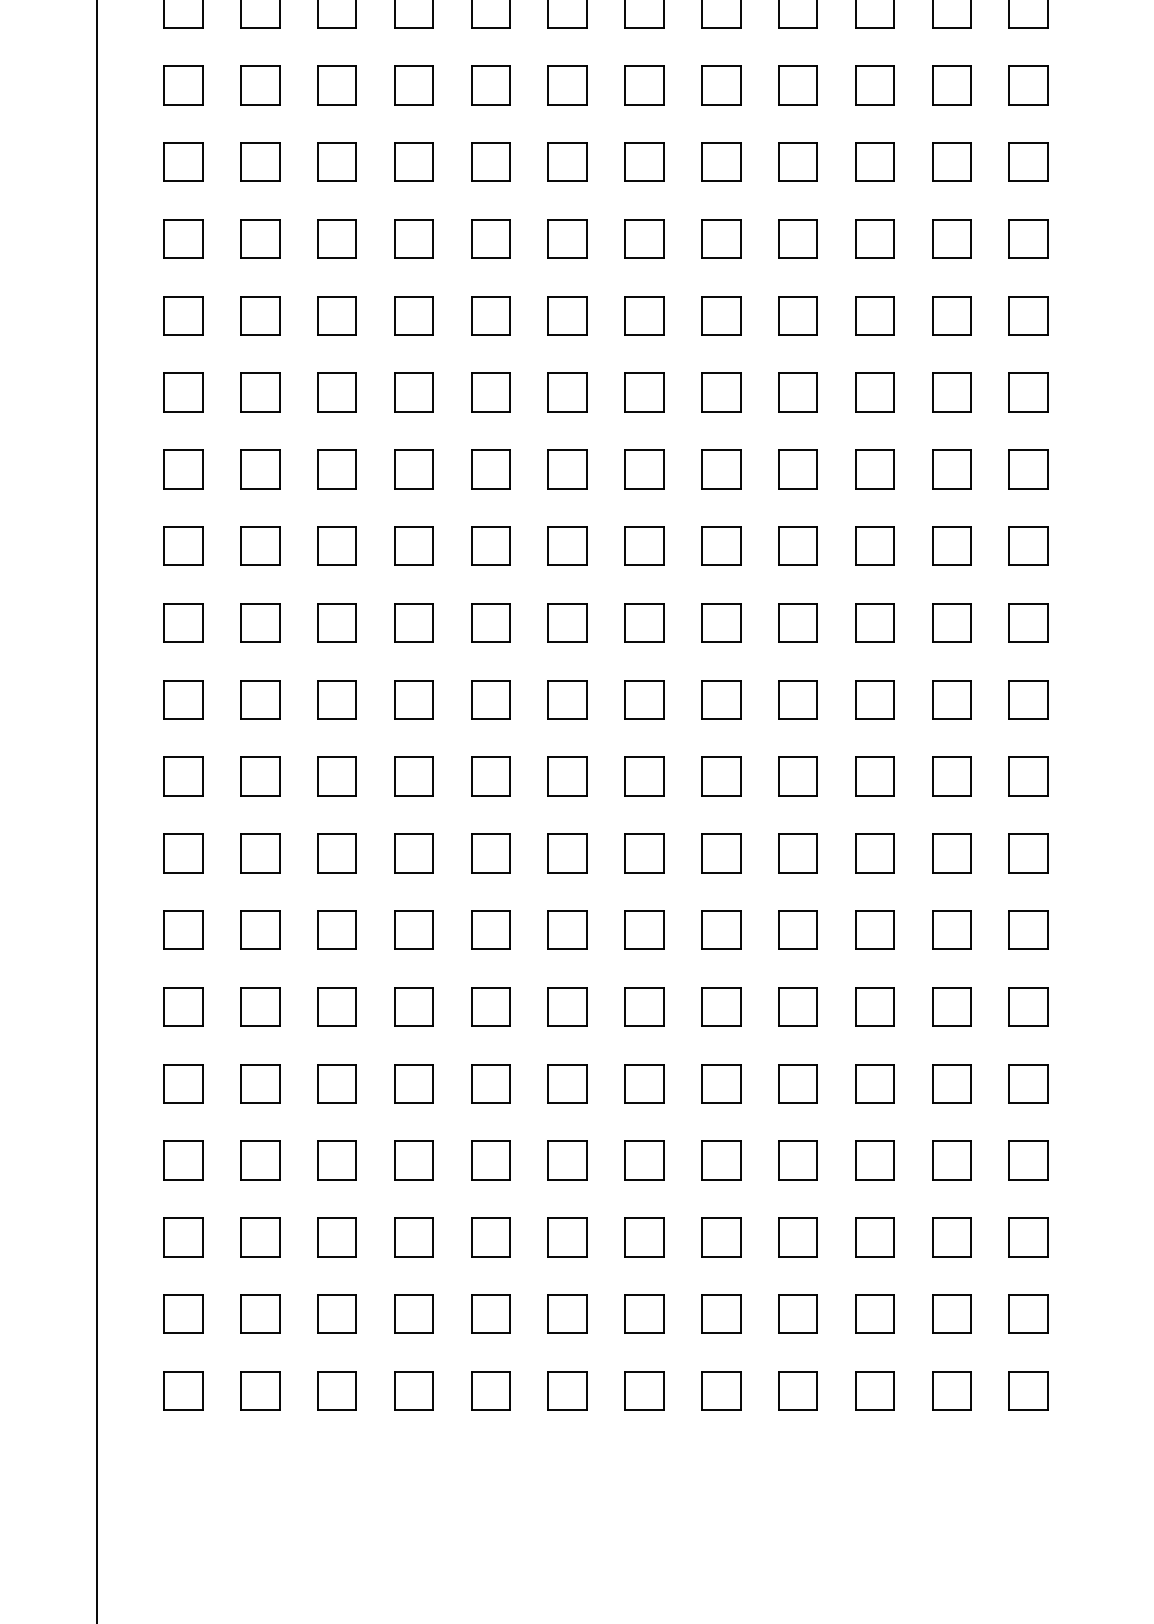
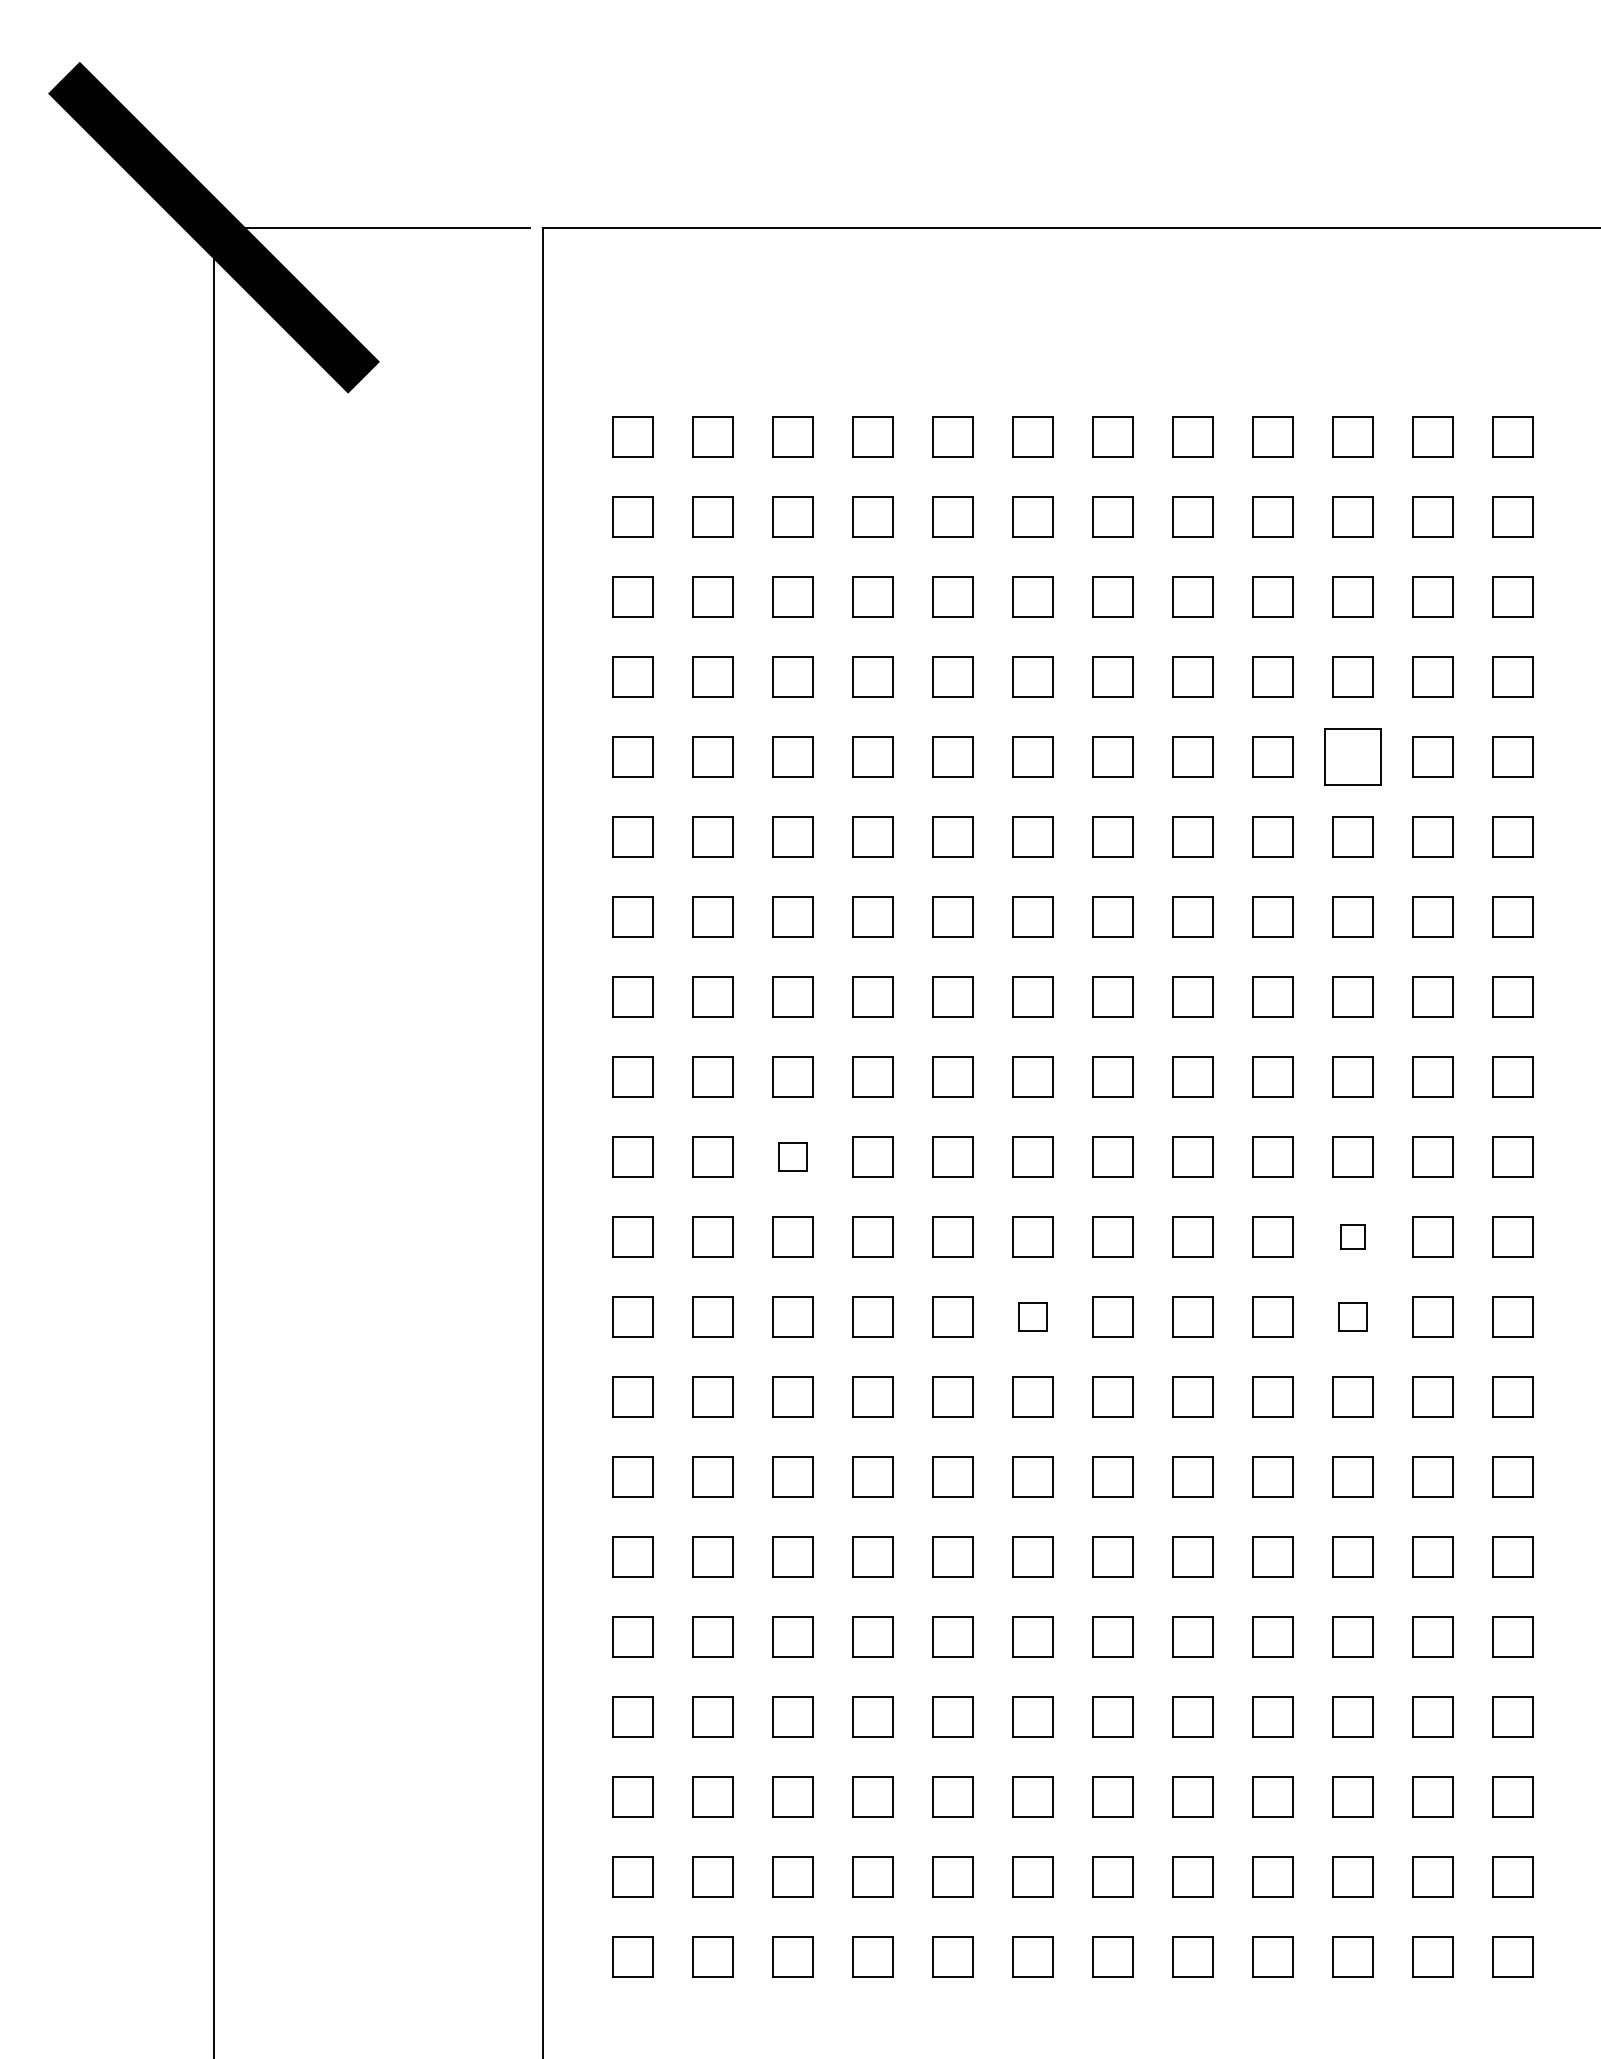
part: (874, 238) -> (1352, 756), size x1.4
part: (337, 622) -> (792, 1156), size x0.7
part: (874, 699) -> (1352, 1236), size x0.6
part: (567, 776) -> (1032, 1316), size x0.7
part: (874, 776) -> (1352, 1316), size x0.7

